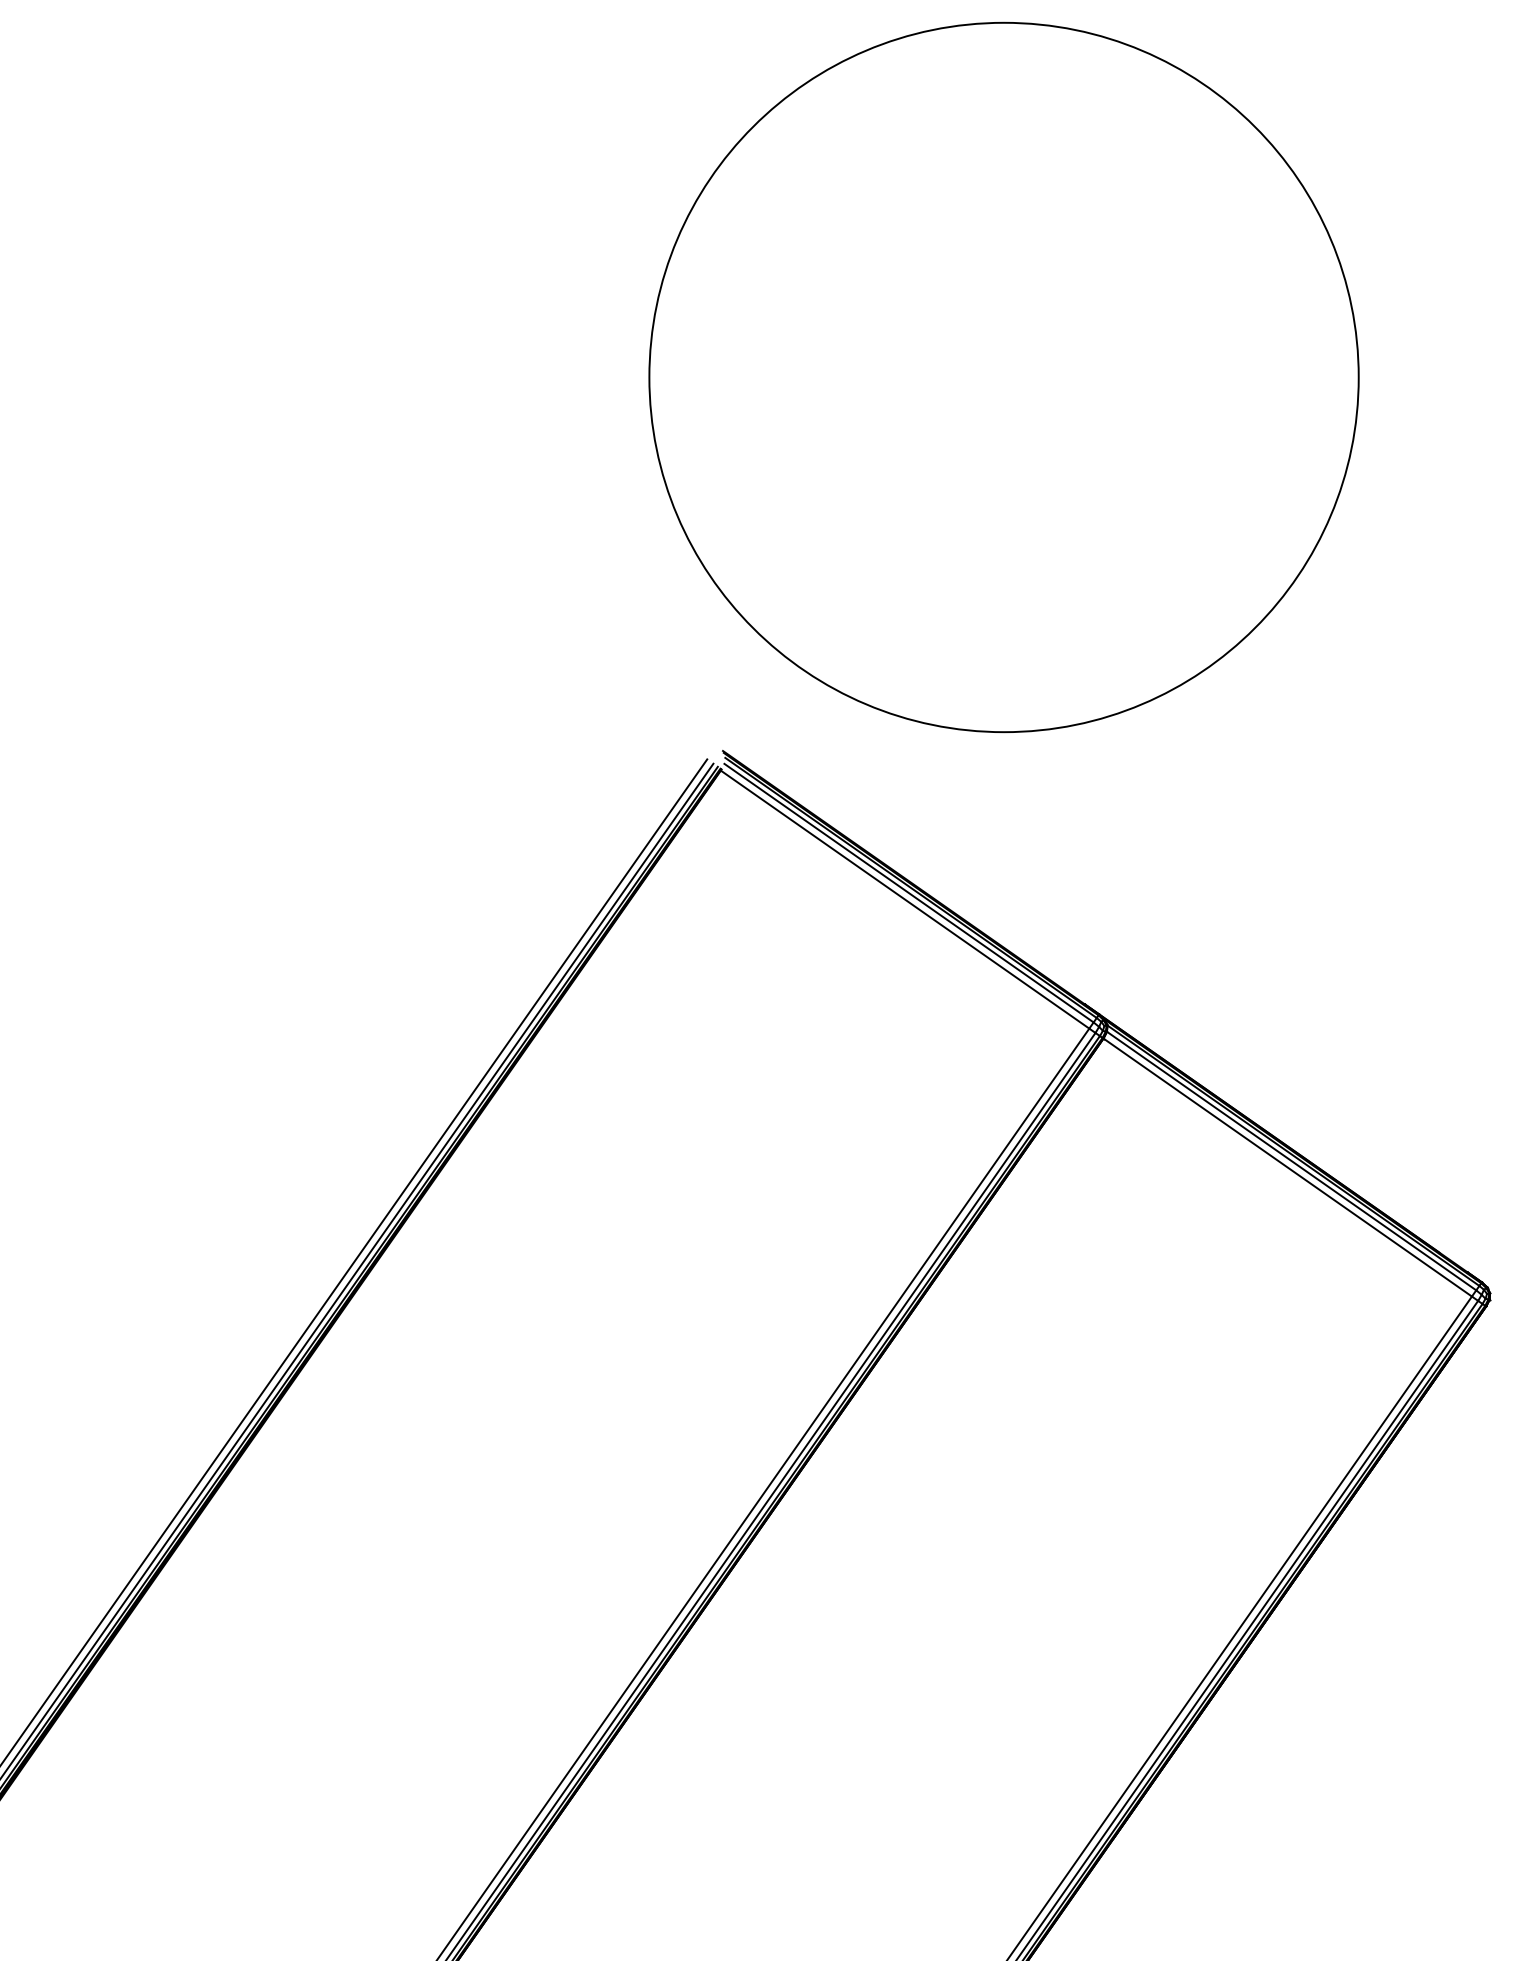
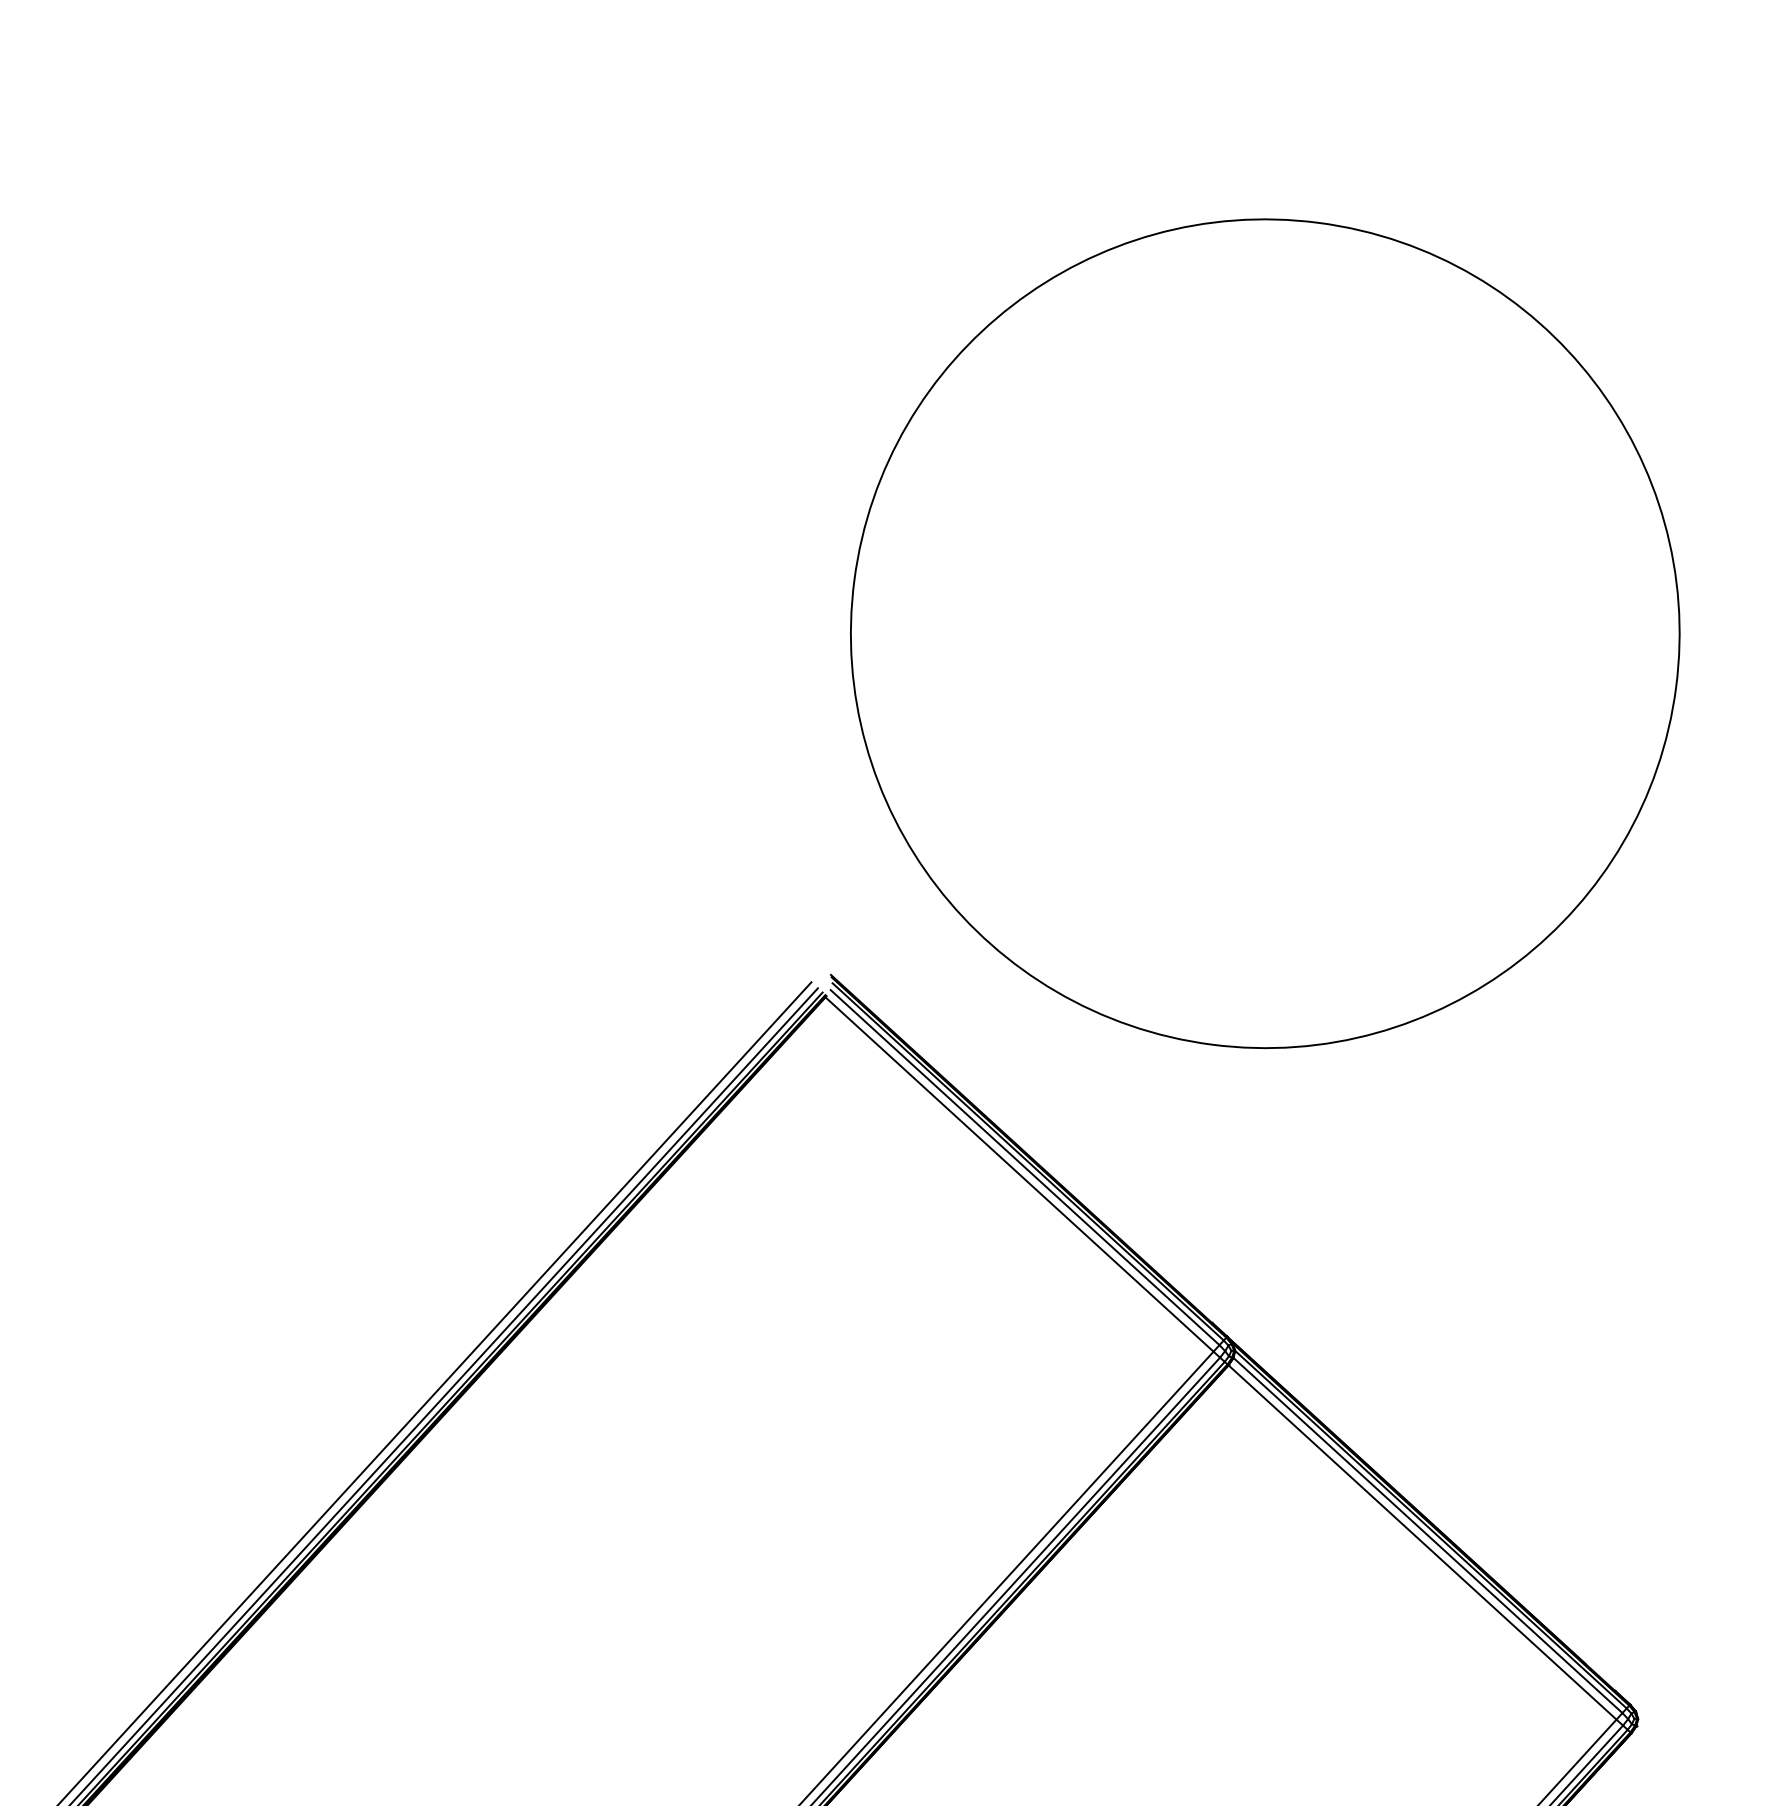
circle: (1003, 377) -> (1264, 633), moved

